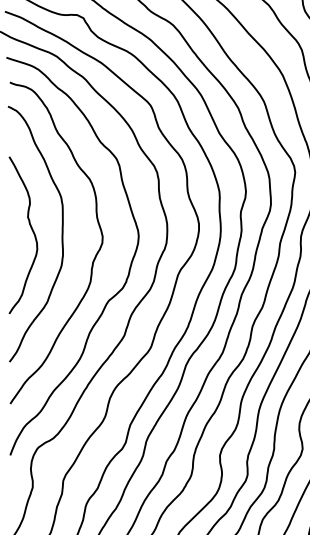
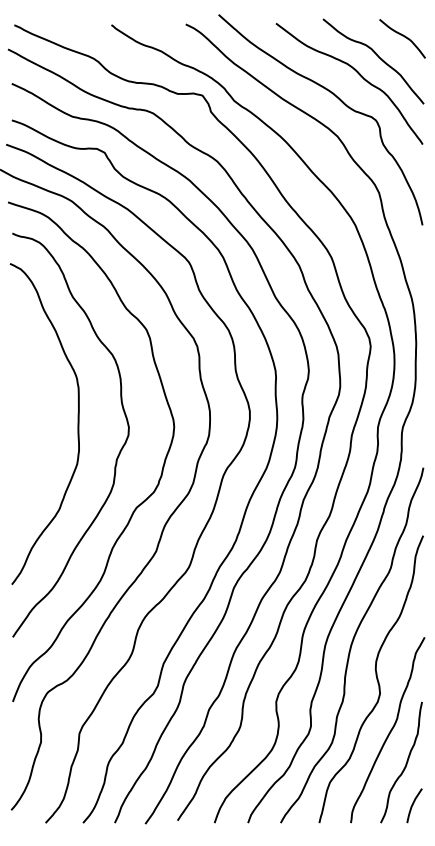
curve: (32, 231) -> (40, 420), removed

